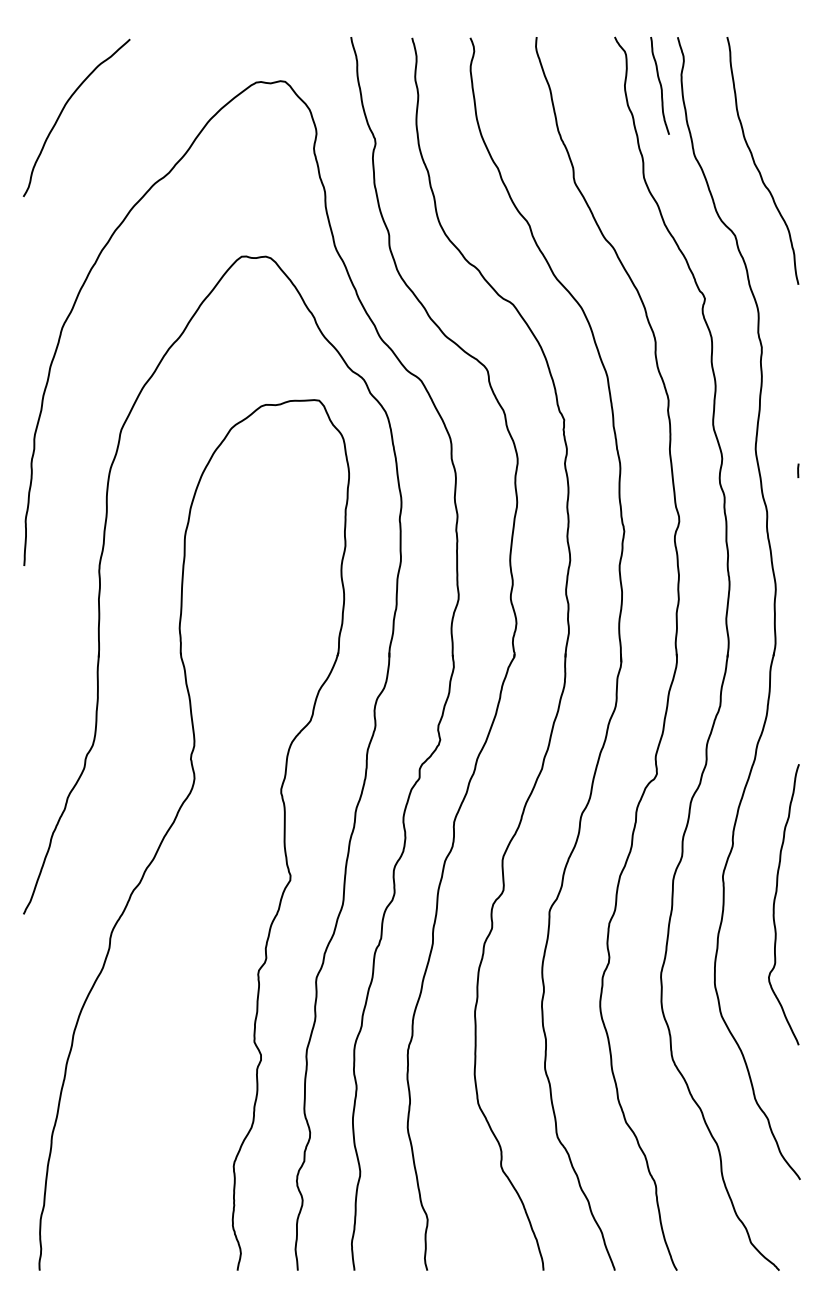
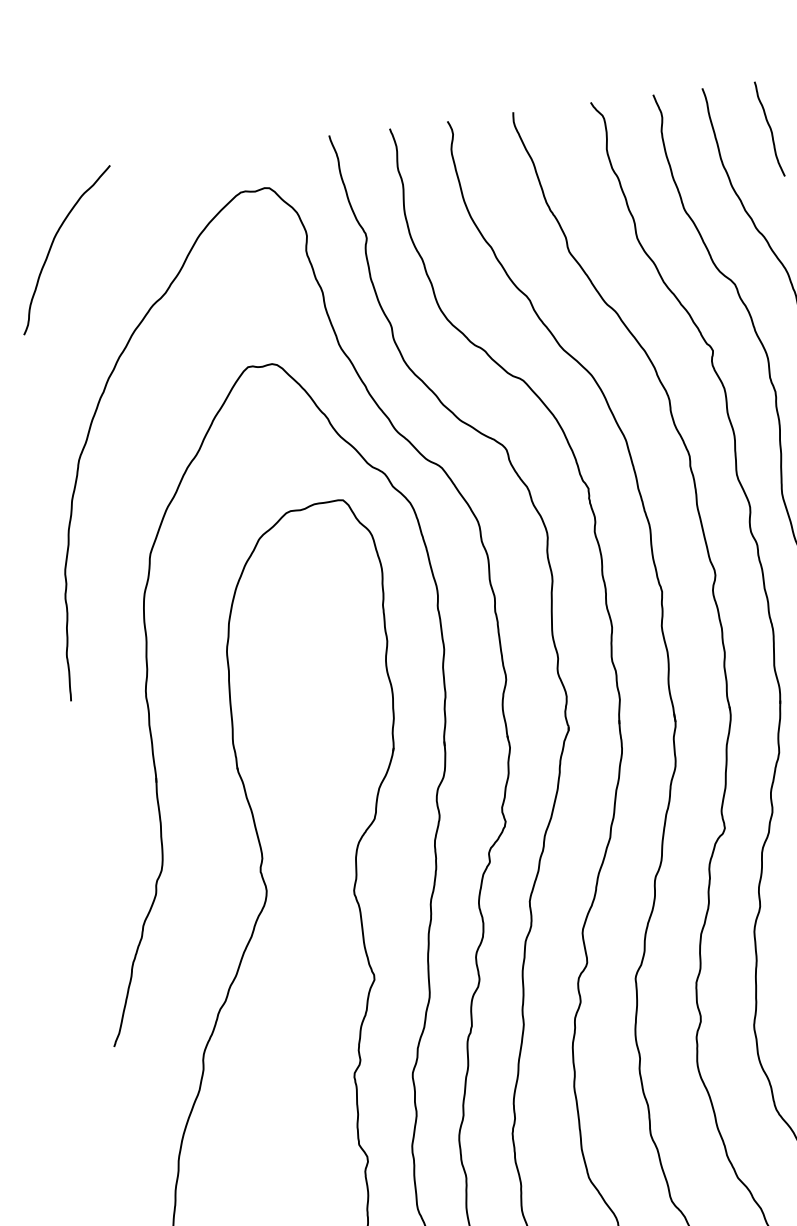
curve: (659, 84) -> (769, 127), moved

